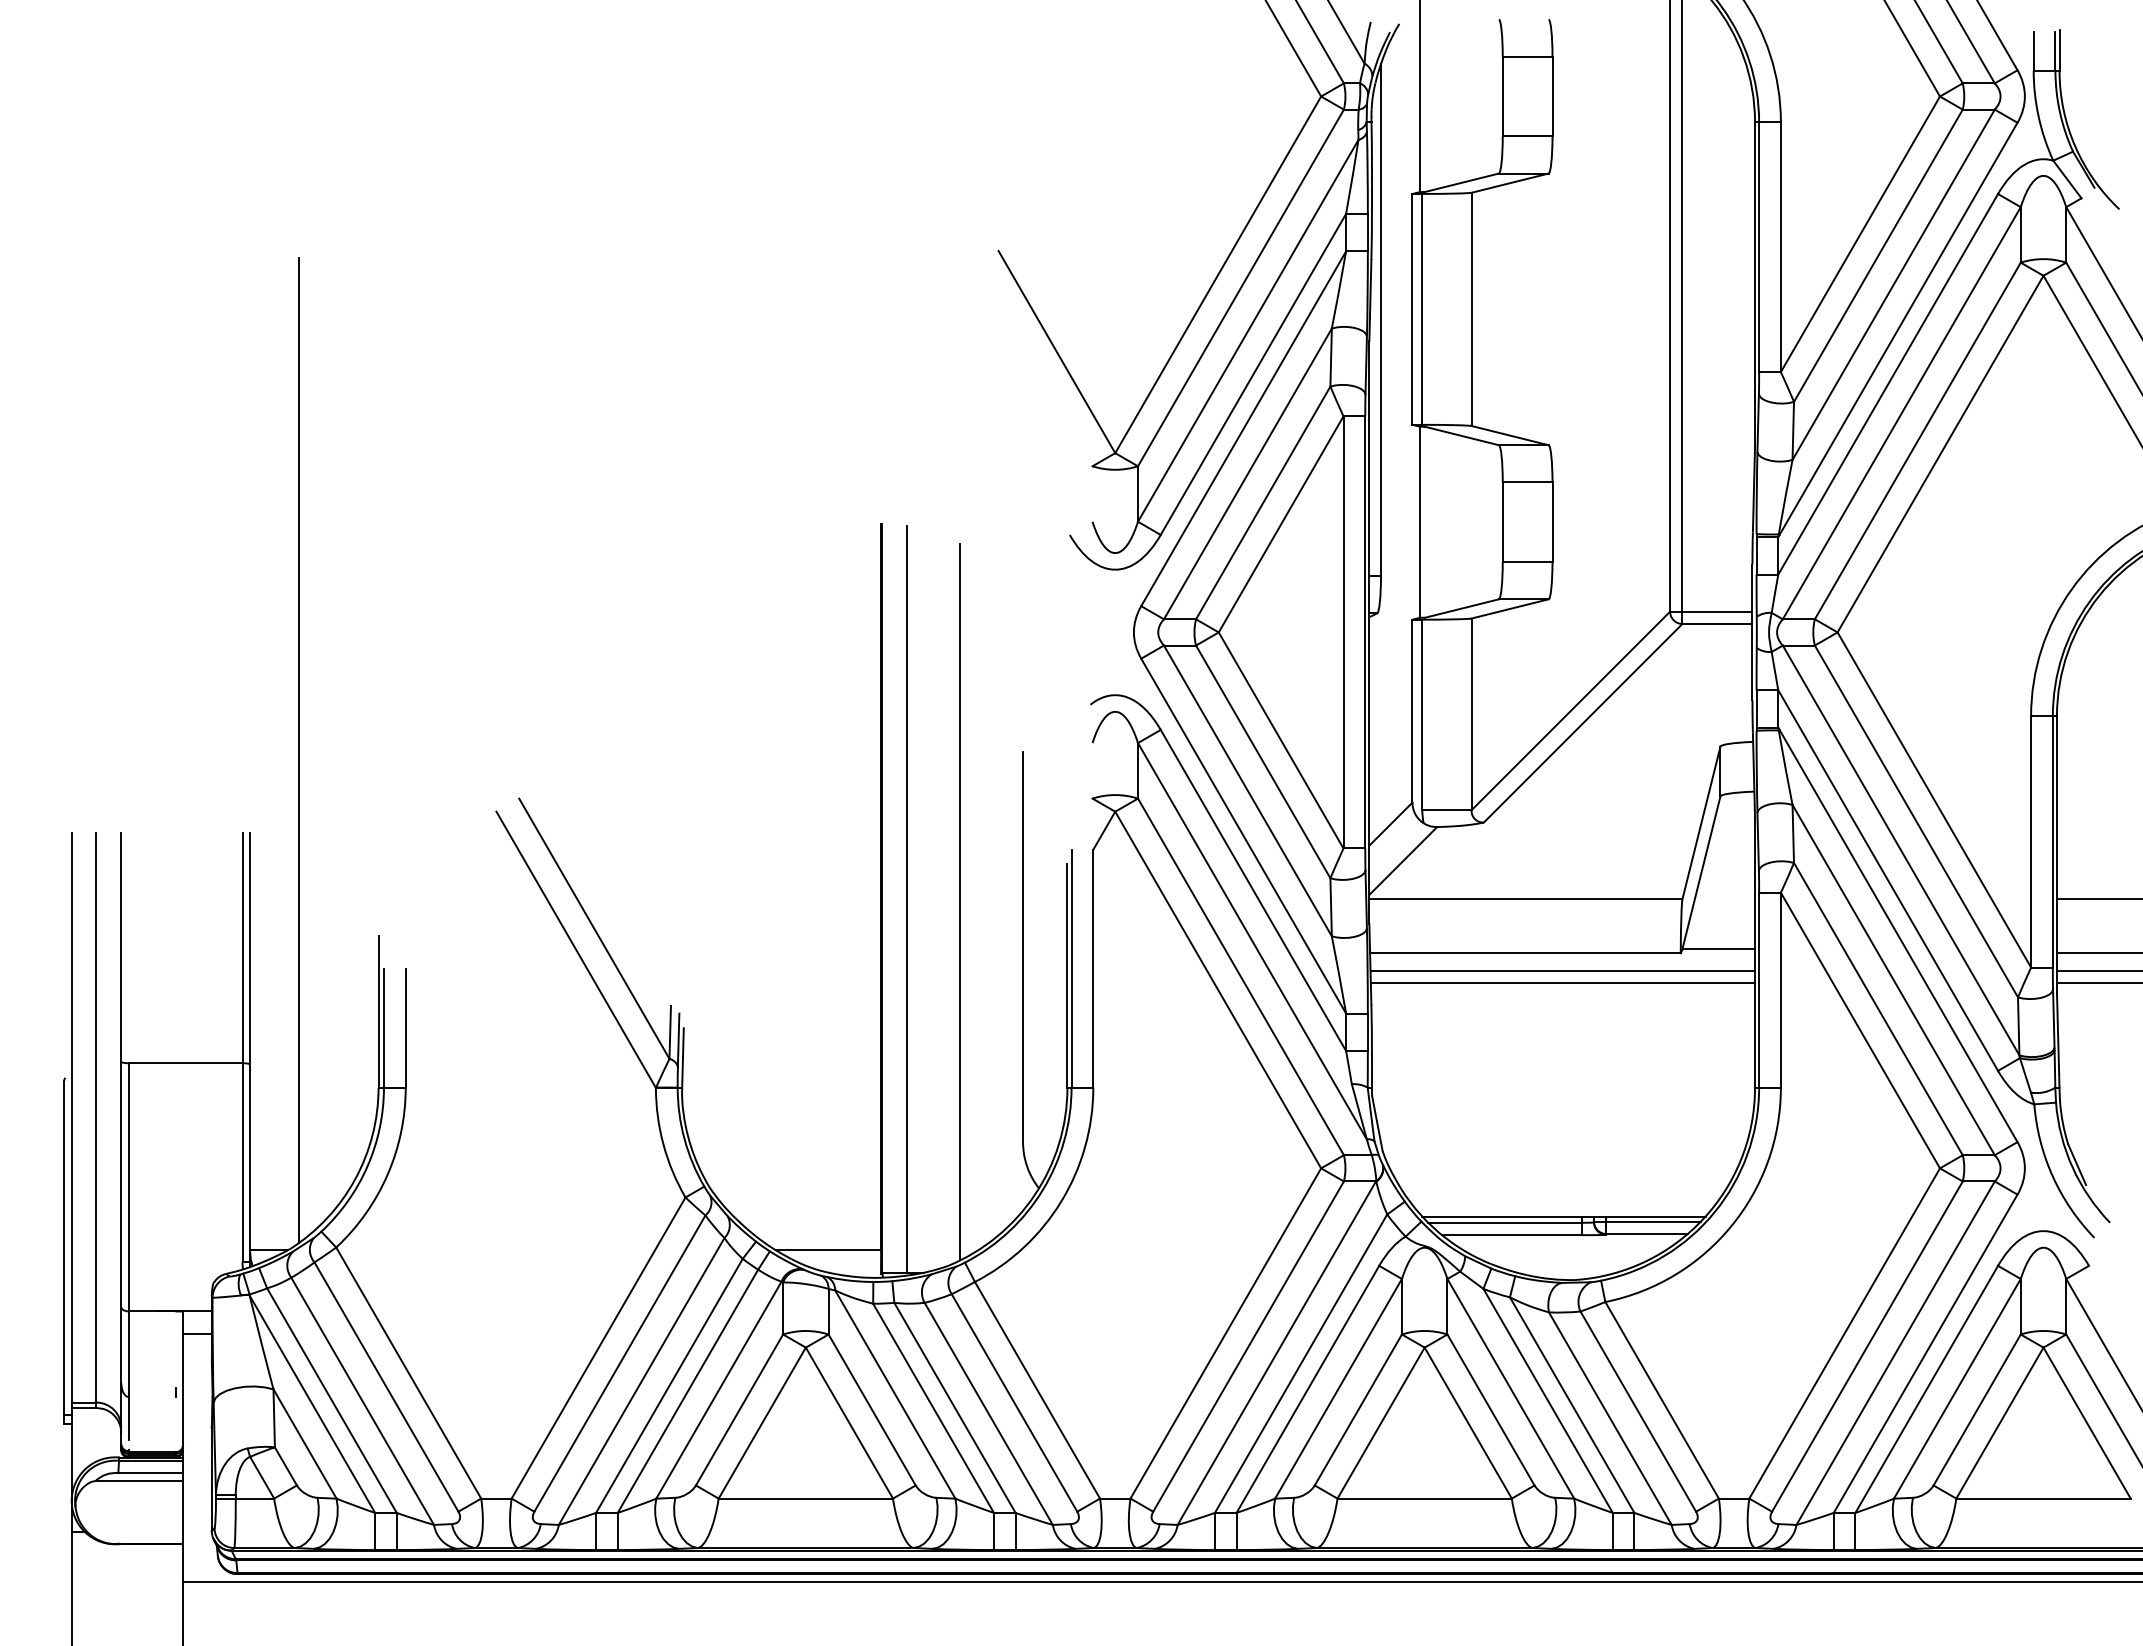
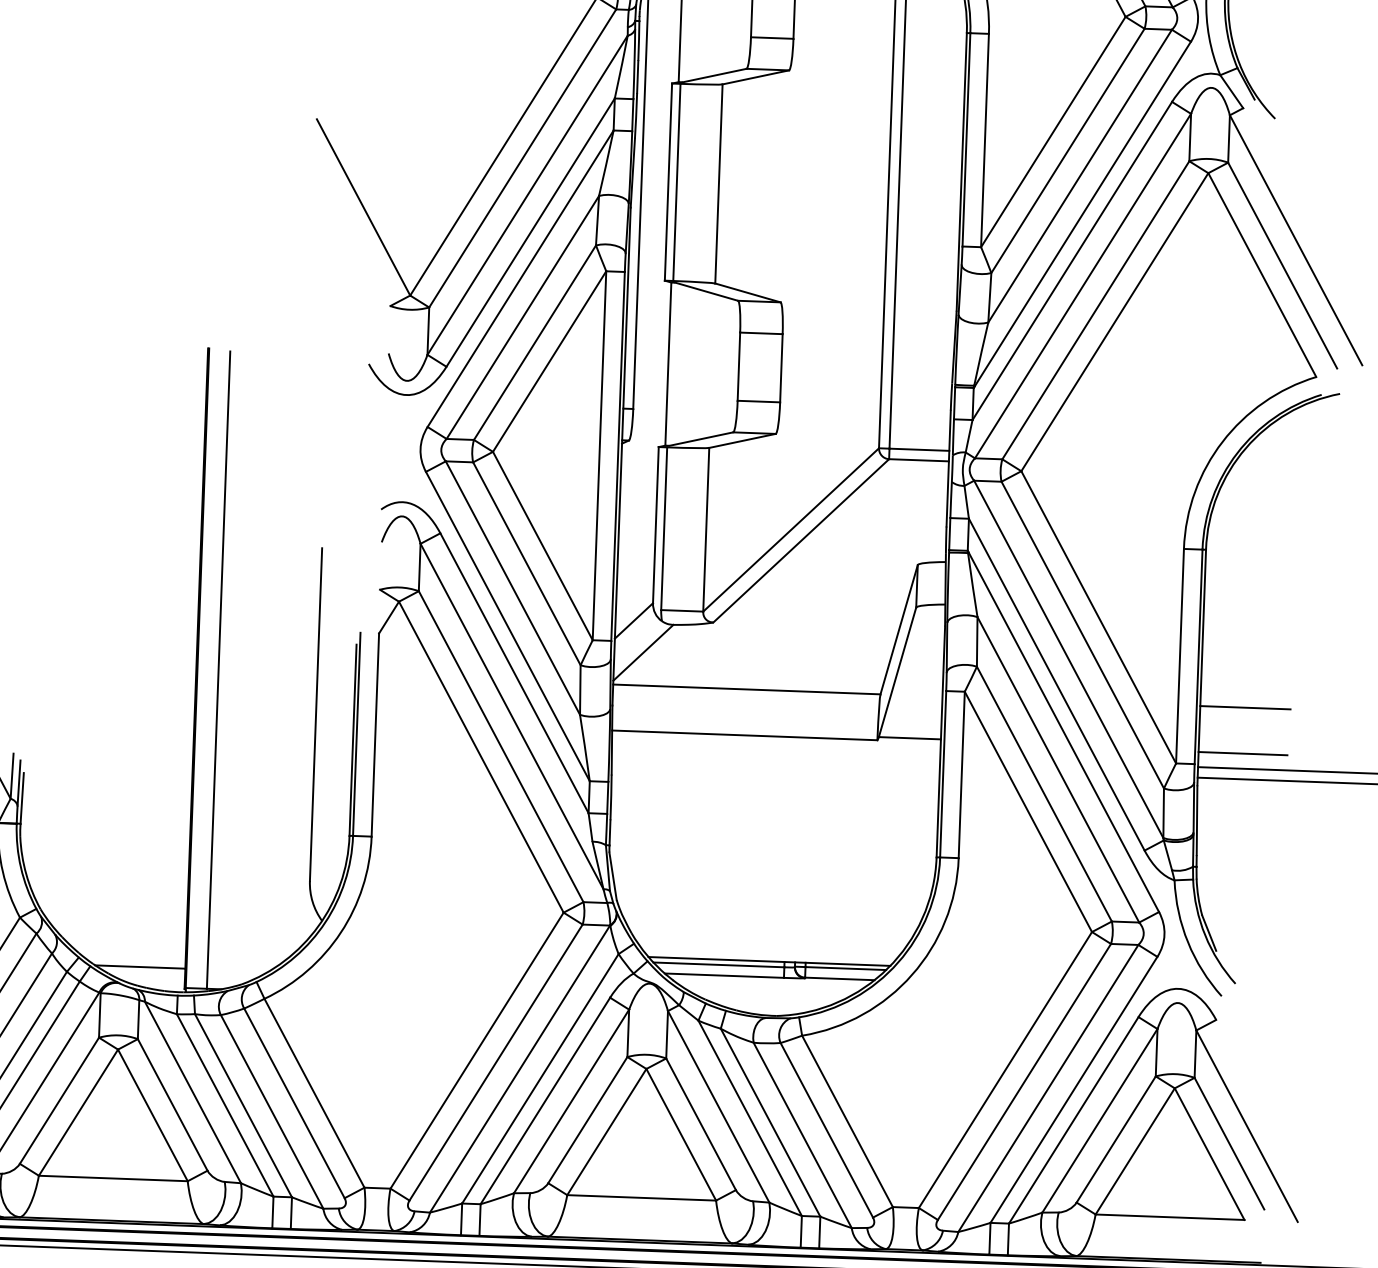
line: (960, 901) -> (264, 673), removed
line: (1562, 970) -> (775, 751), removed
line: (1562, 983) -> (775, 762), removed

